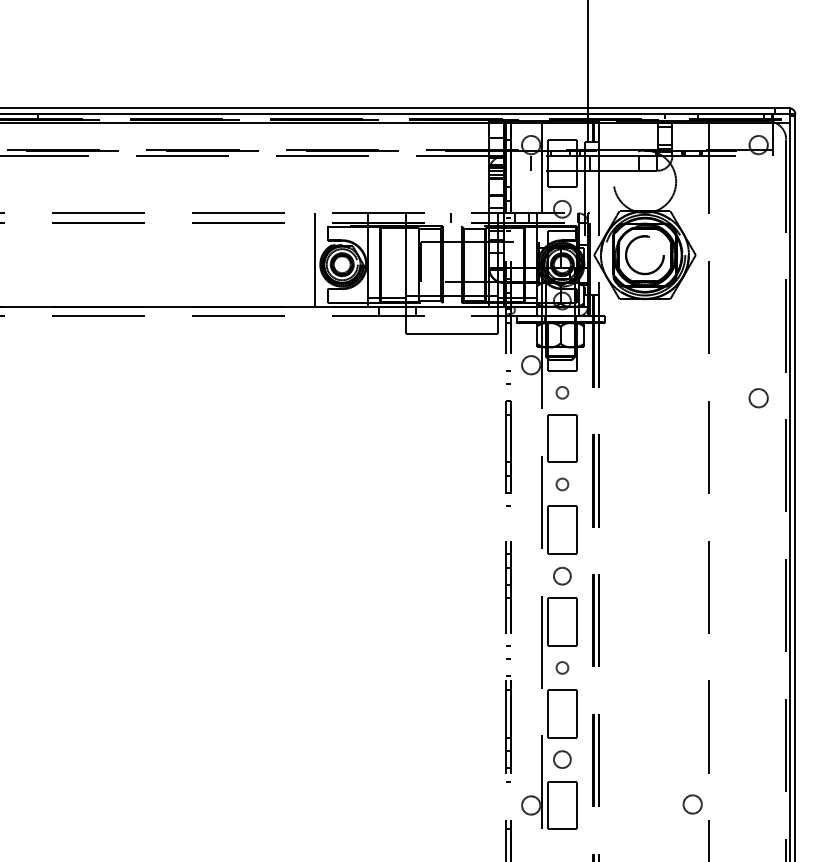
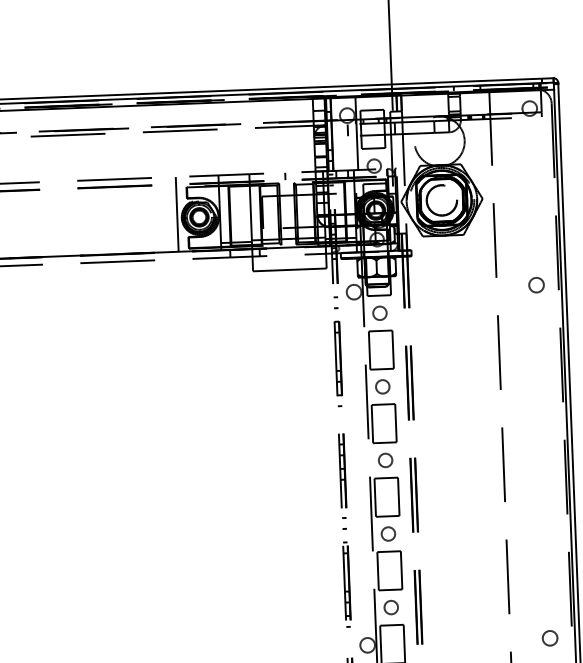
circle: (562, 392) -> (380, 313), size x1.43
circle: (758, 398) -> (536, 285), moved
circle: (562, 484) -> (382, 386), size x1.43
circle: (562, 667) -> (388, 533), size x1.43
circle: (692, 804) -> (549, 638), moved

